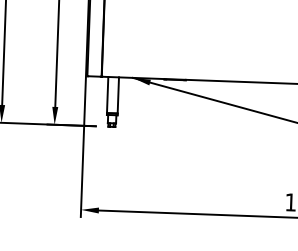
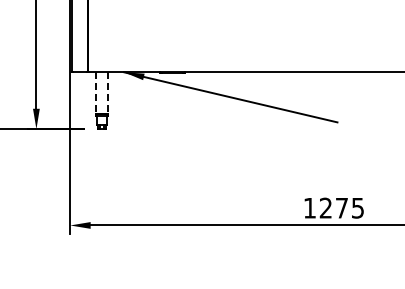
line: (107, 94) -> (95, 92), solid -> dashed
line: (118, 95) -> (108, 92), solid -> dashed

